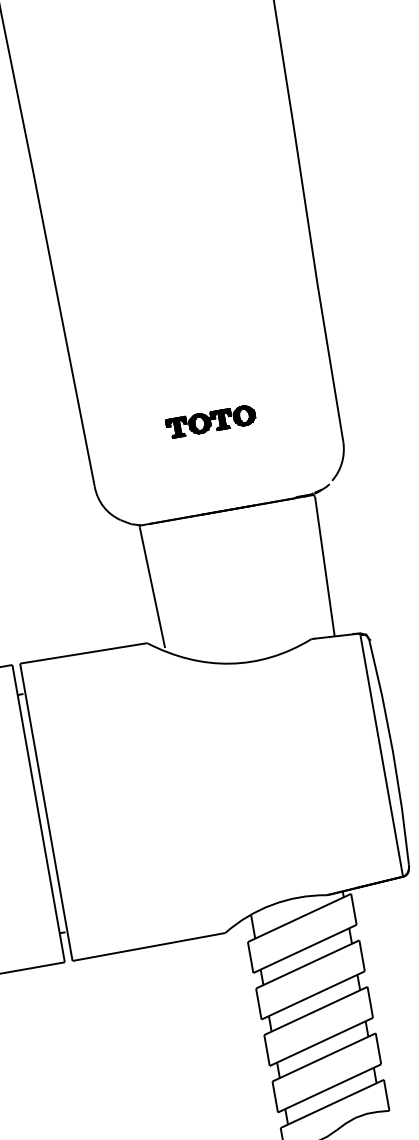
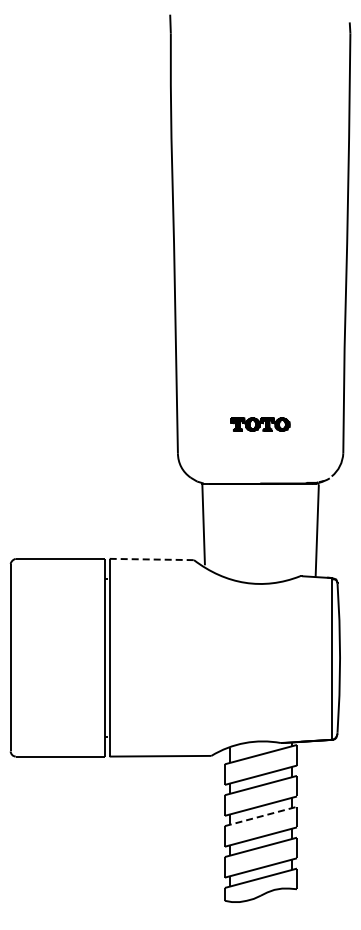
line: (84, 653) -> (152, 559), solid -> dashed
line: (316, 1010) -> (261, 816), solid -> dashed

